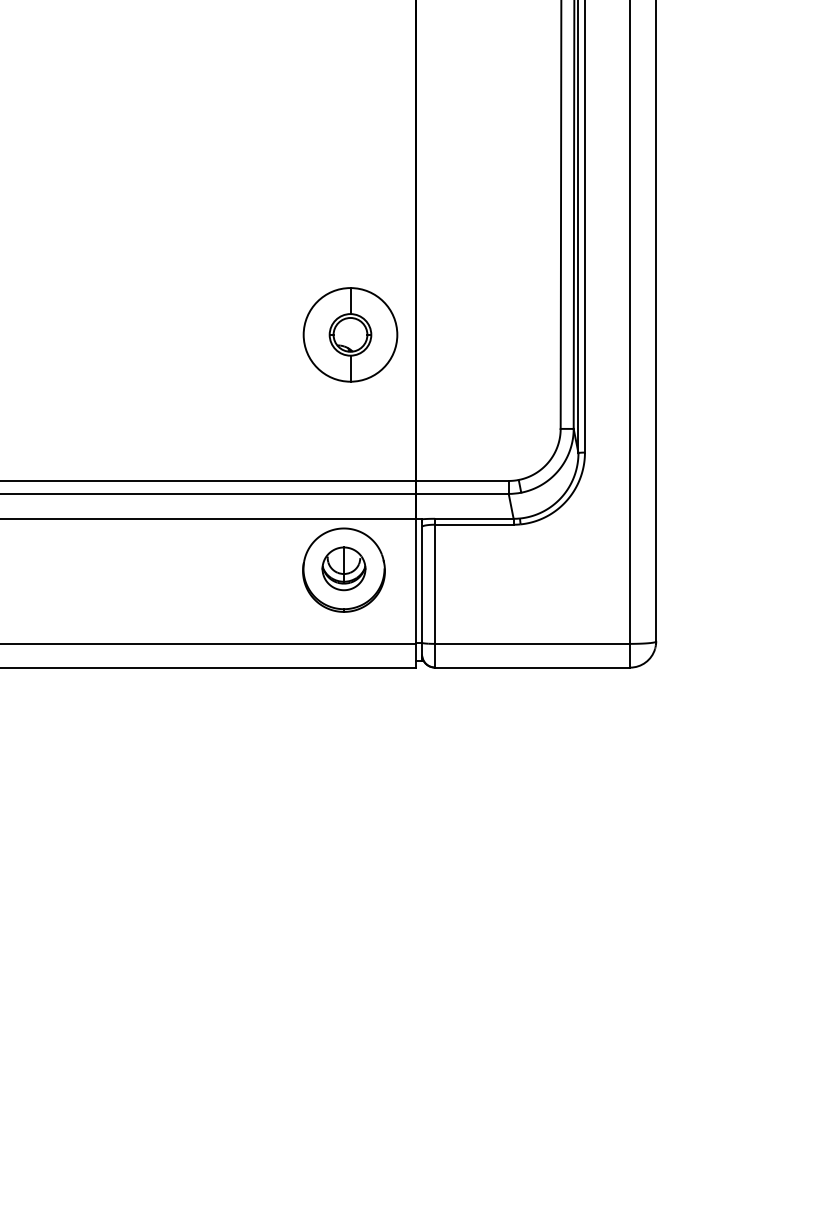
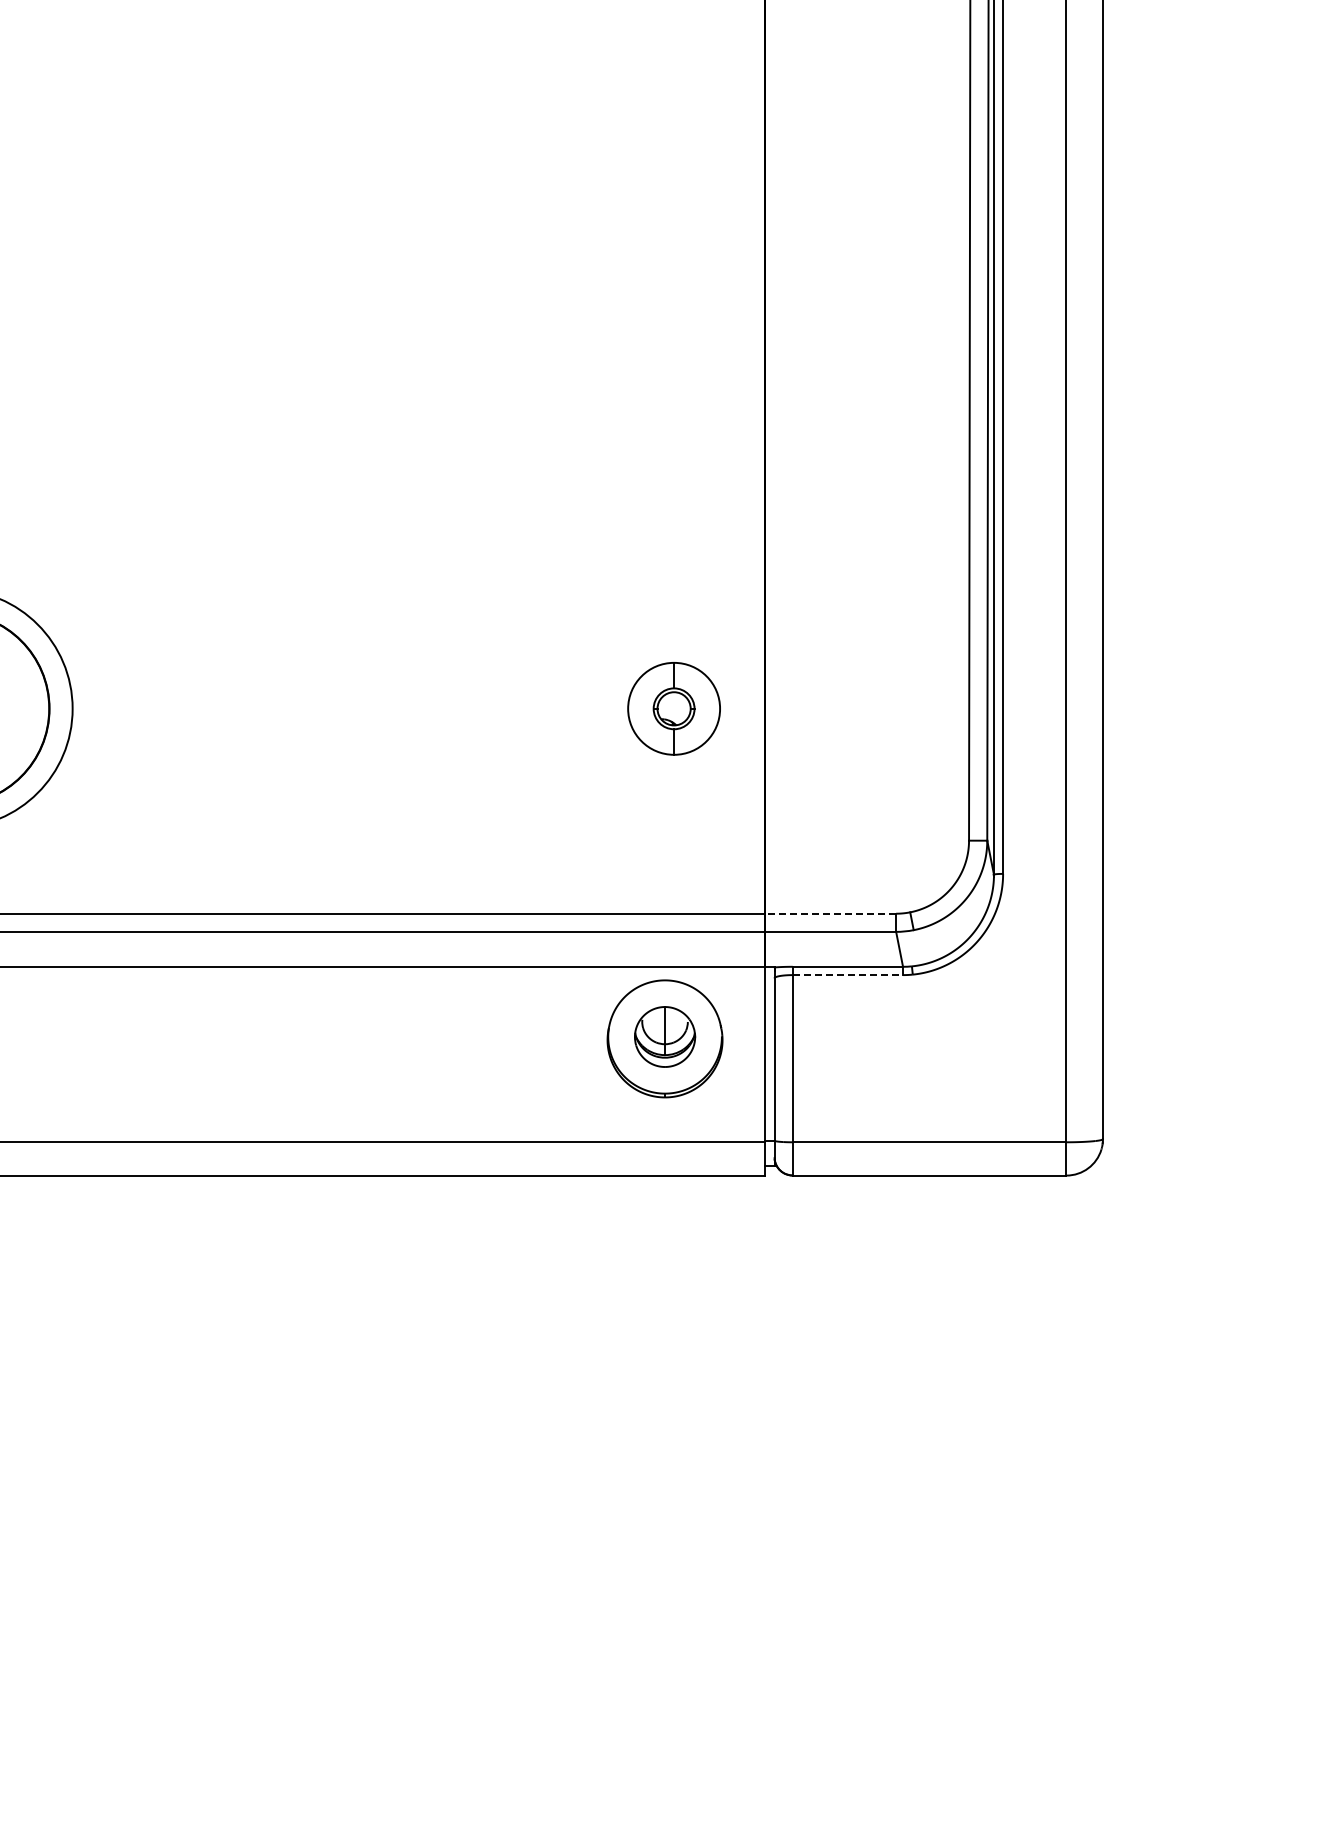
part: (350, 334) -> (673, 708), size x0.7
line: (461, 480) -> (830, 913), solid -> dashed
line: (474, 525) -> (848, 975), solid -> dashed

